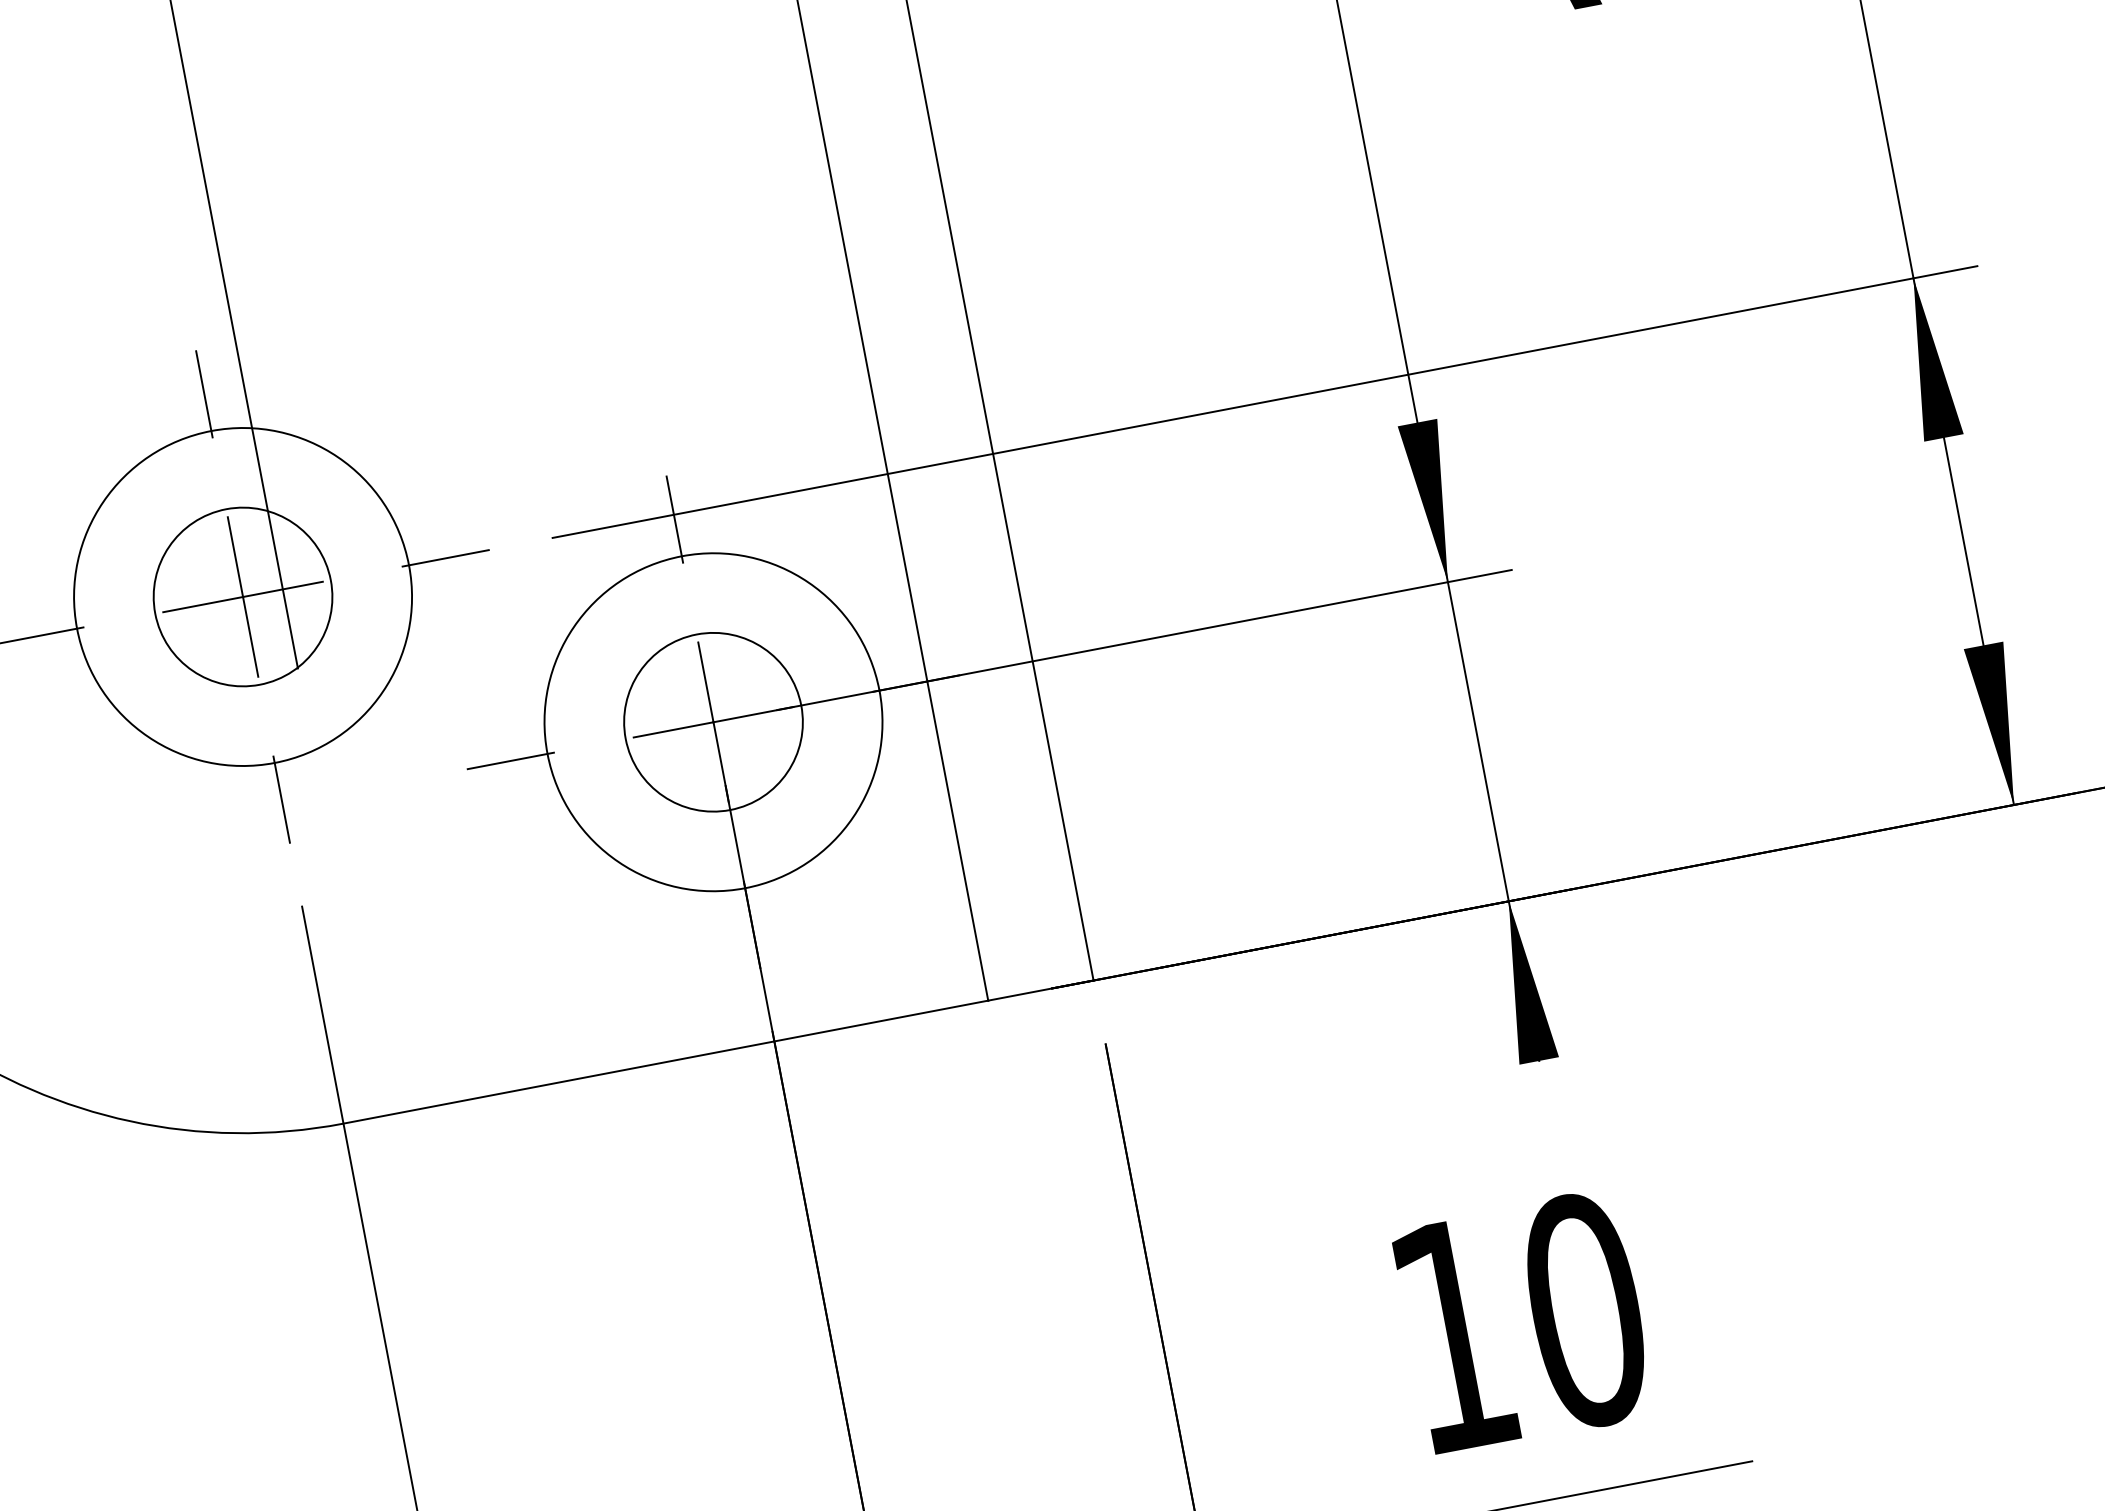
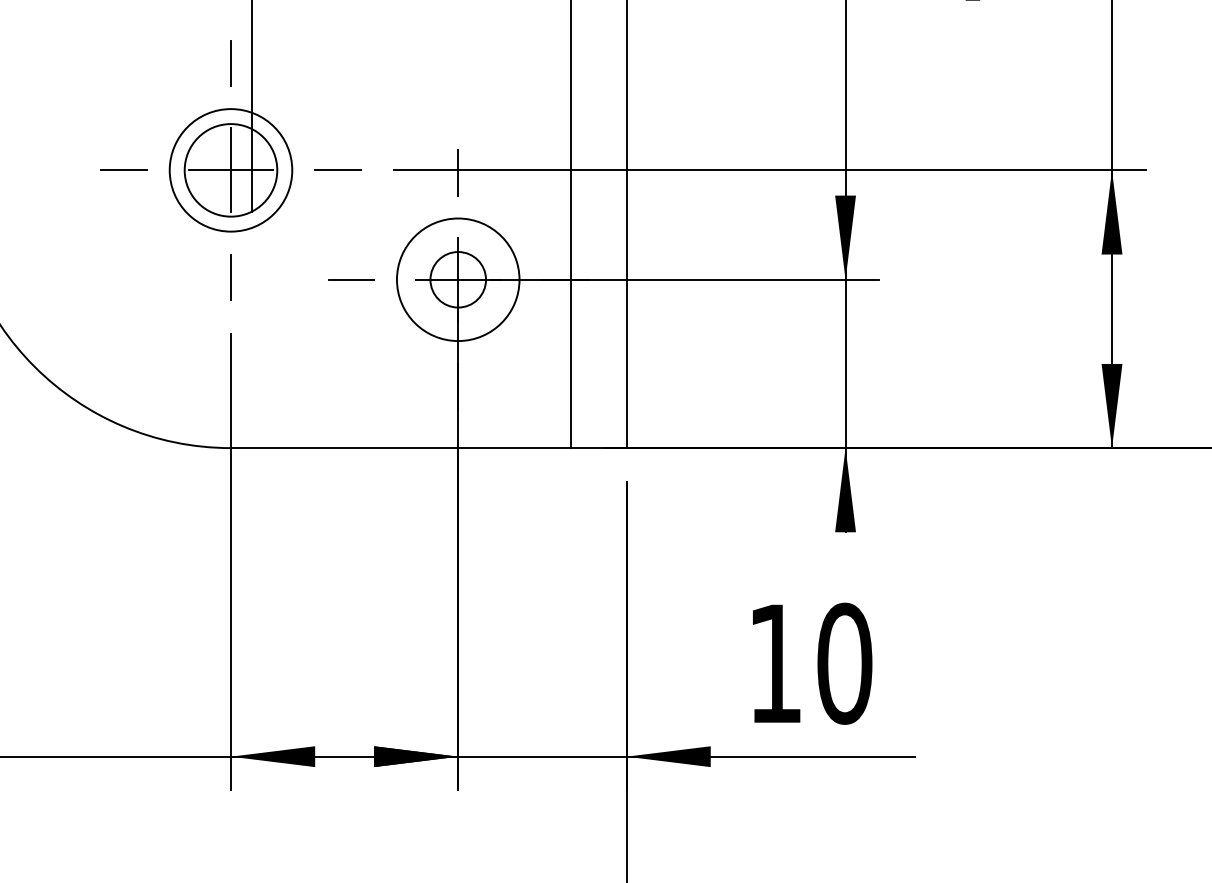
circle: (241, 595) -> (230, 169), size x0.7
circle: (711, 722) -> (457, 279), size x0.6
circle: (711, 722) -> (457, 279), size x0.7

